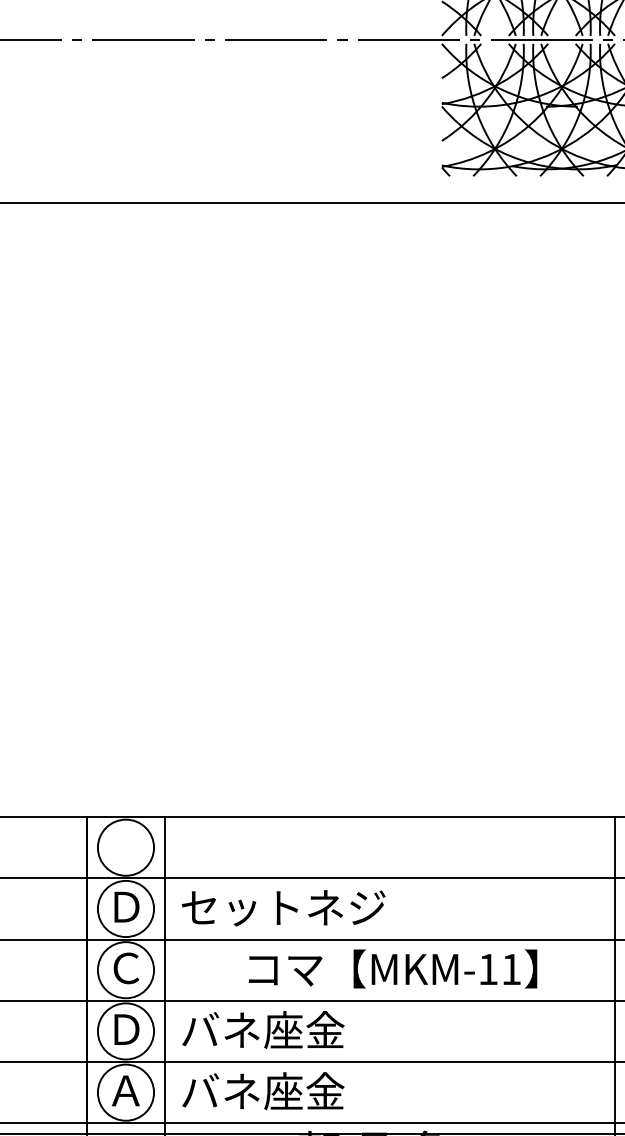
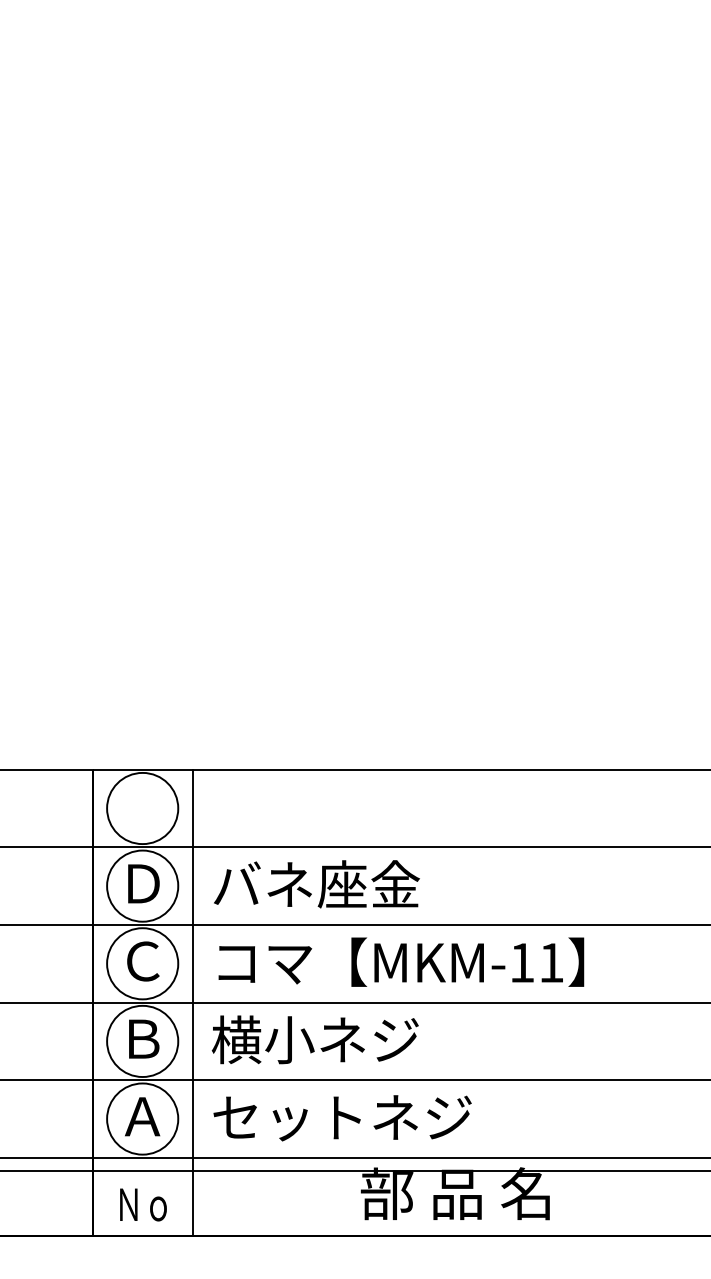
text: (283, 907) -> (342, 884), セットネジ -> バネ座金
text: (393, 968) -> (401, 961), moved
text: (126, 1029) -> (143, 1038), Ｄ -> Ｂ
text: (262, 1030) -> (315, 1040), バネ座金 -> 横小ネジ
text: (283, 1091) -> (342, 1117), バネ座金 -> セットネジ

